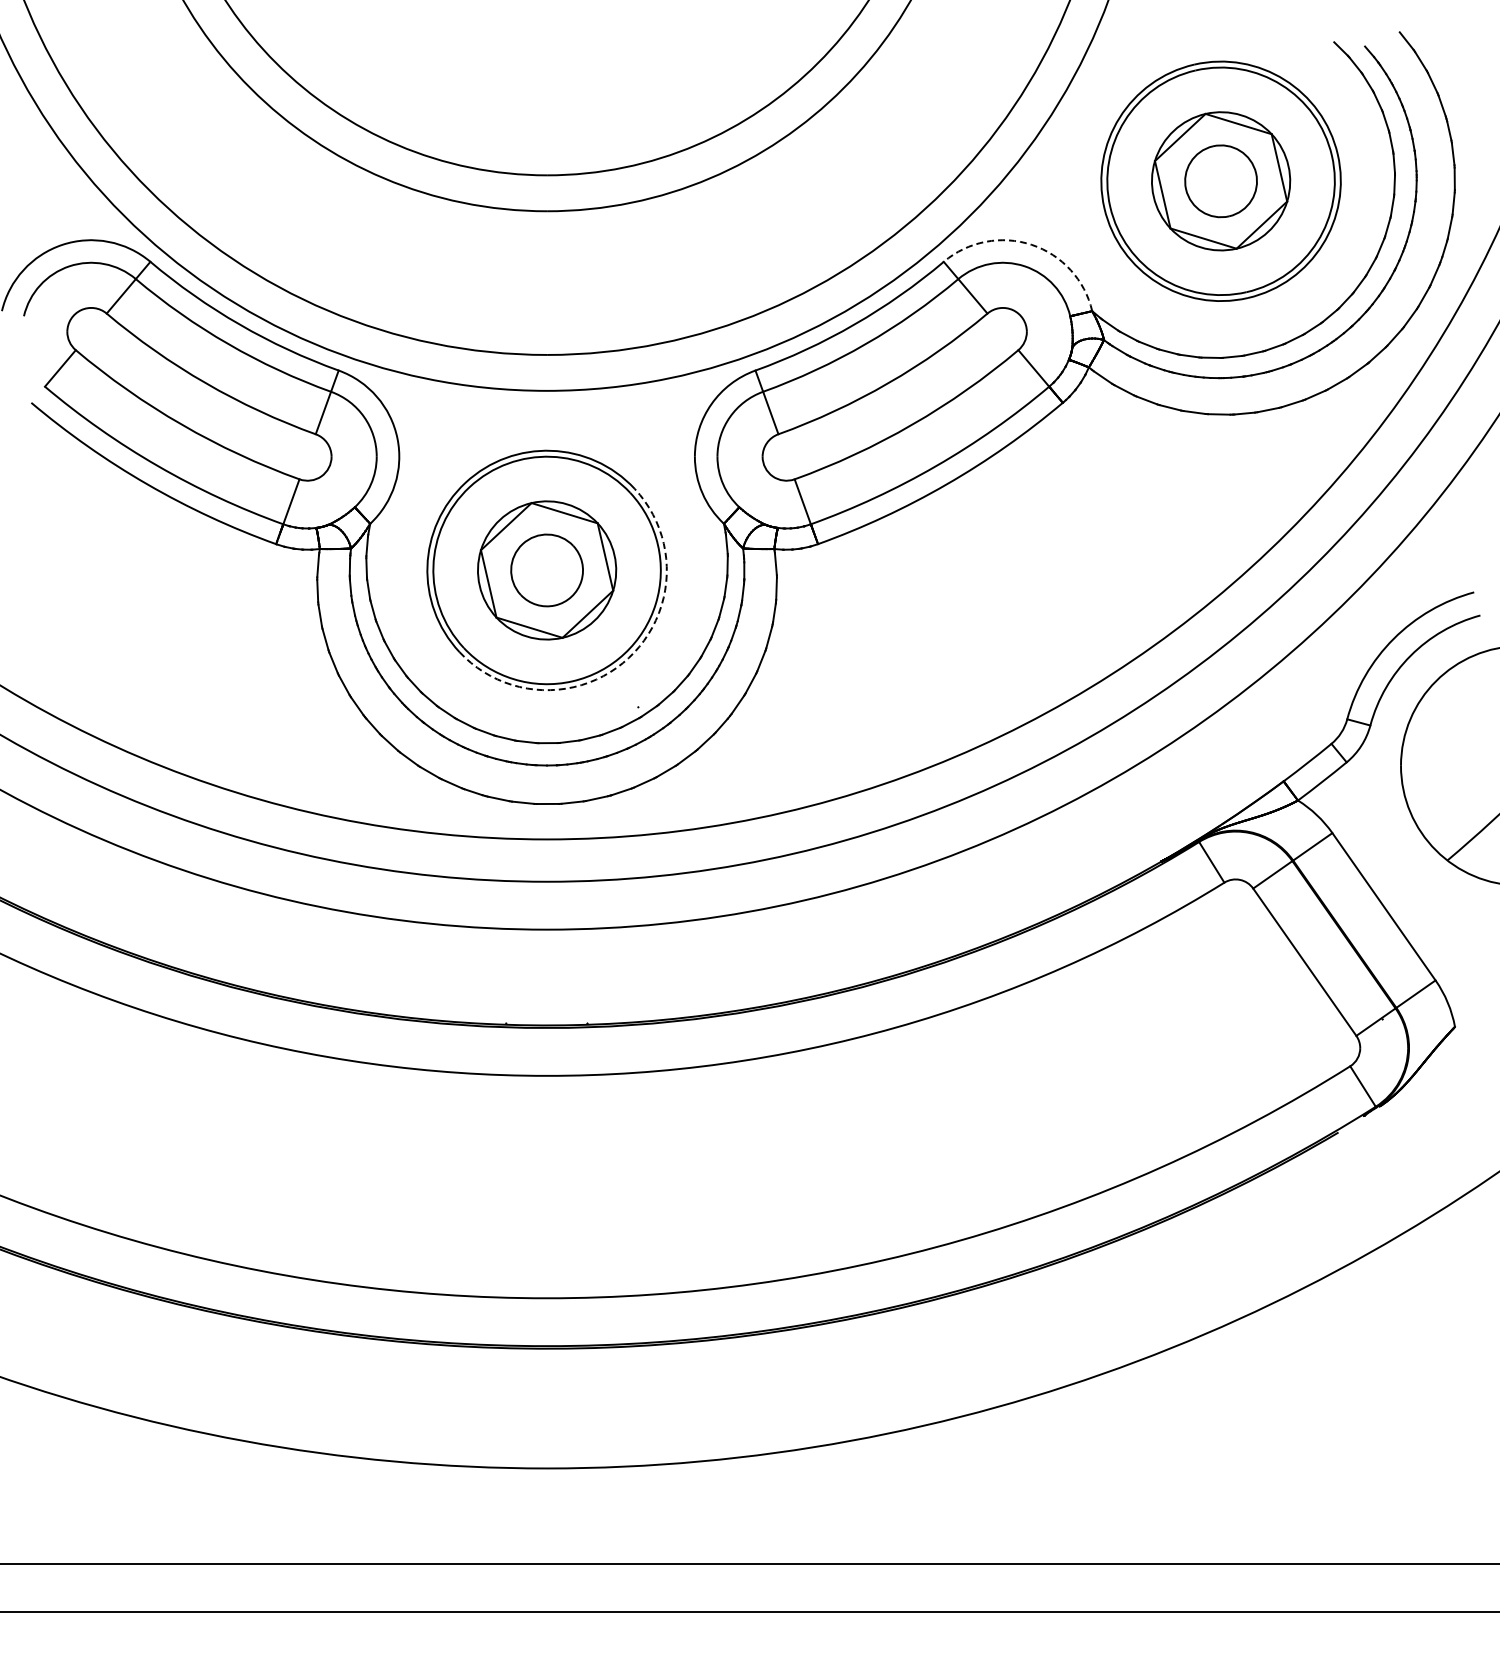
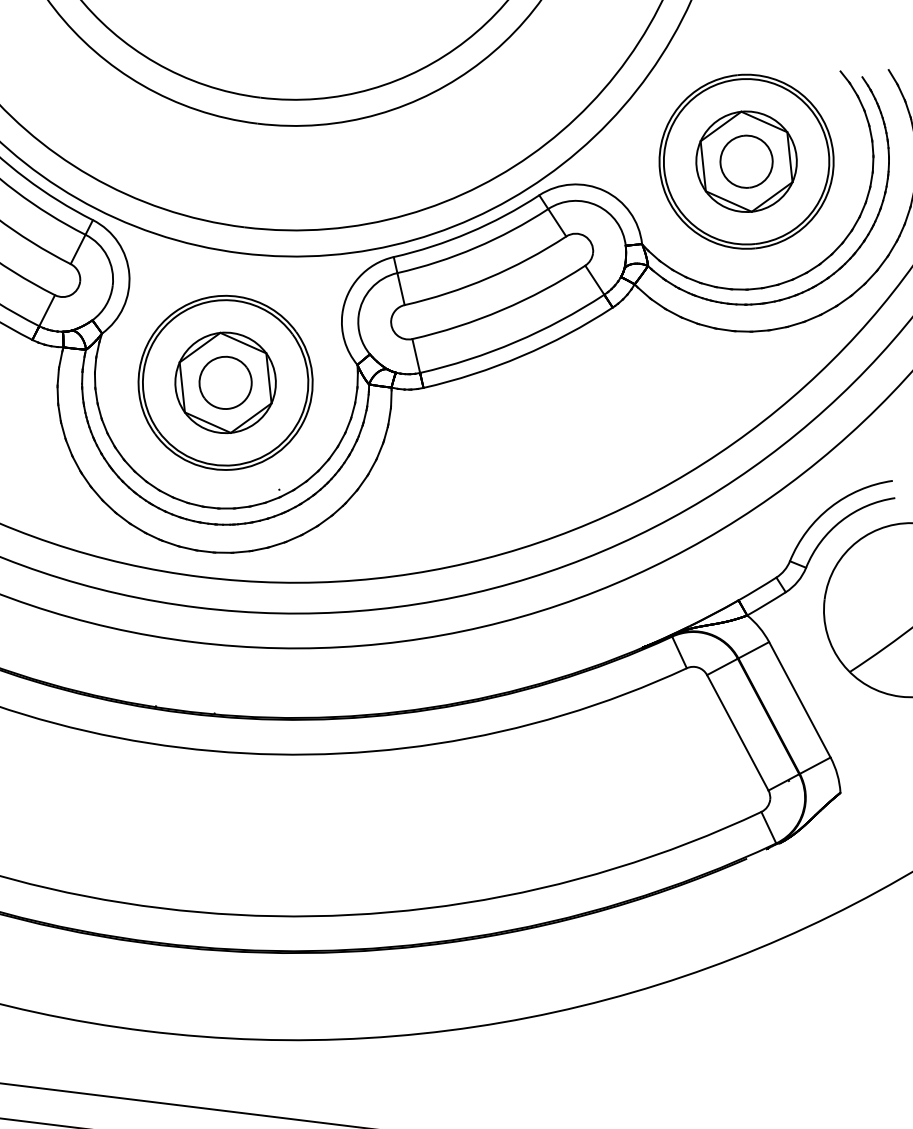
arc: (1031, 244) -> (604, 190), dashed -> solid
arc: (628, 658) -> (276, 453), dashed -> solid

